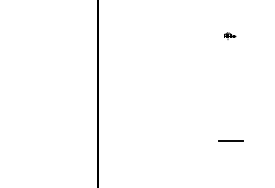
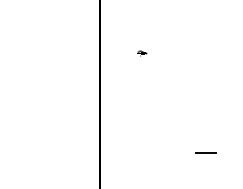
part: (230, 36) -> (142, 53), moved

